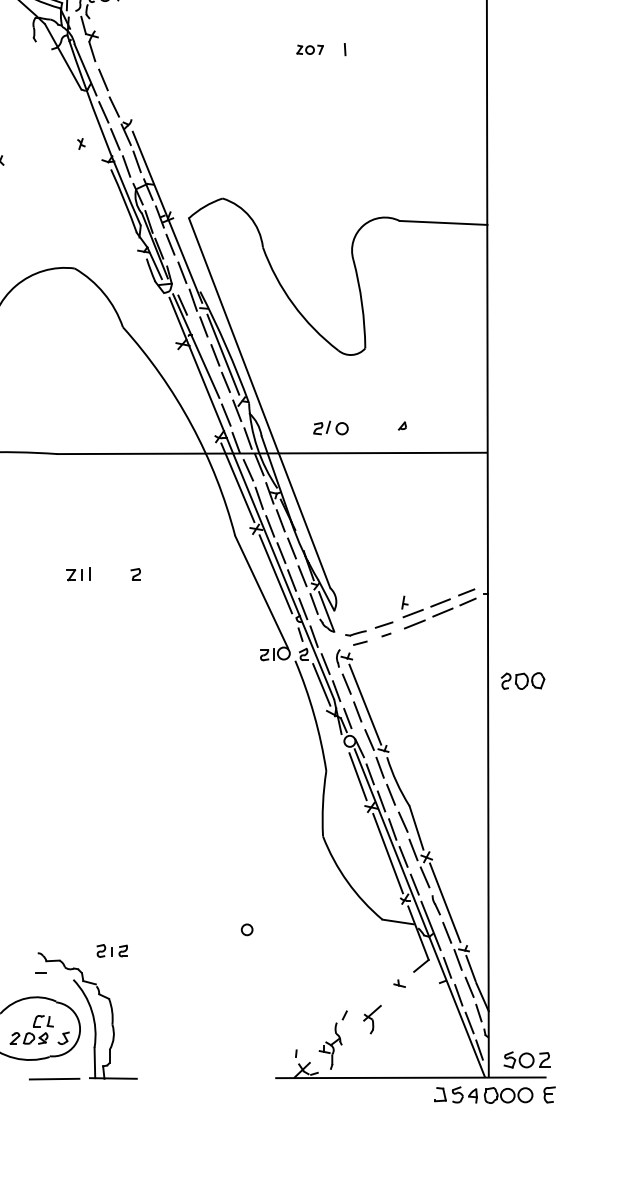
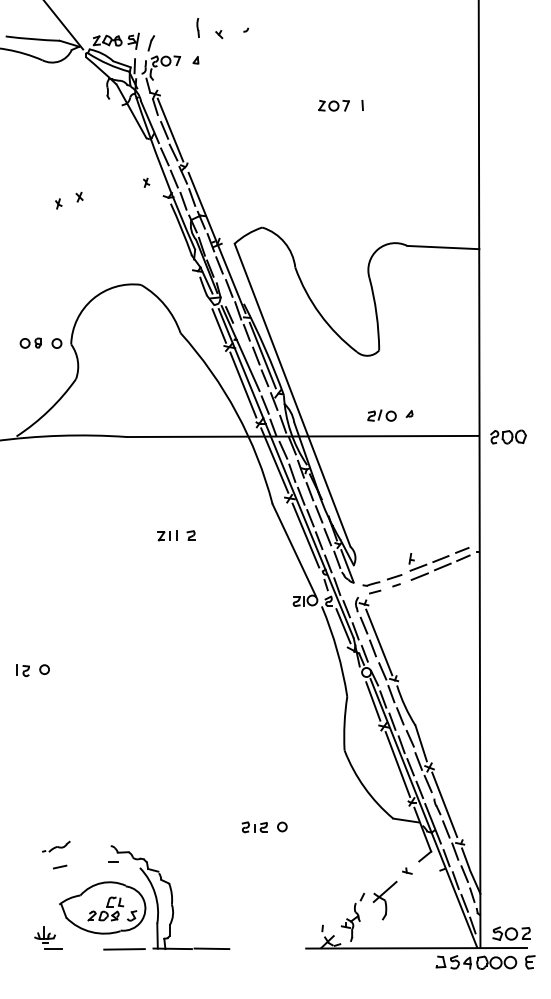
part: (309, 49) -> (333, 105), size x1.43
line: (110, 78) -> (170, 129), added
line: (170, 318) -> (219, 325), added
line: (199, 390) -> (243, 384), added
part: (330, 427) -> (381, 415), moved
part: (78, 574) -> (167, 535), moved
part: (523, 680) -> (508, 436), moved
part: (111, 951) -> (254, 827), moved
part: (371, 1019) -> (384, 900), size x1.67
line: (160, 1078) -> (211, 948), added

